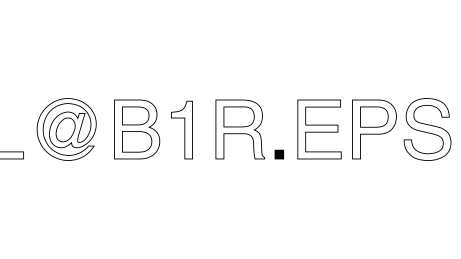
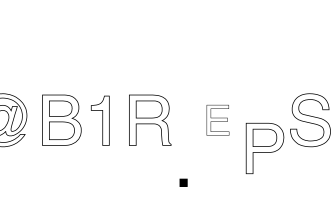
part: (319, 129) -> (217, 120), size x0.6
part: (374, 129) -> (265, 148), moved
part: (278, 154) -> (182, 182), moved

